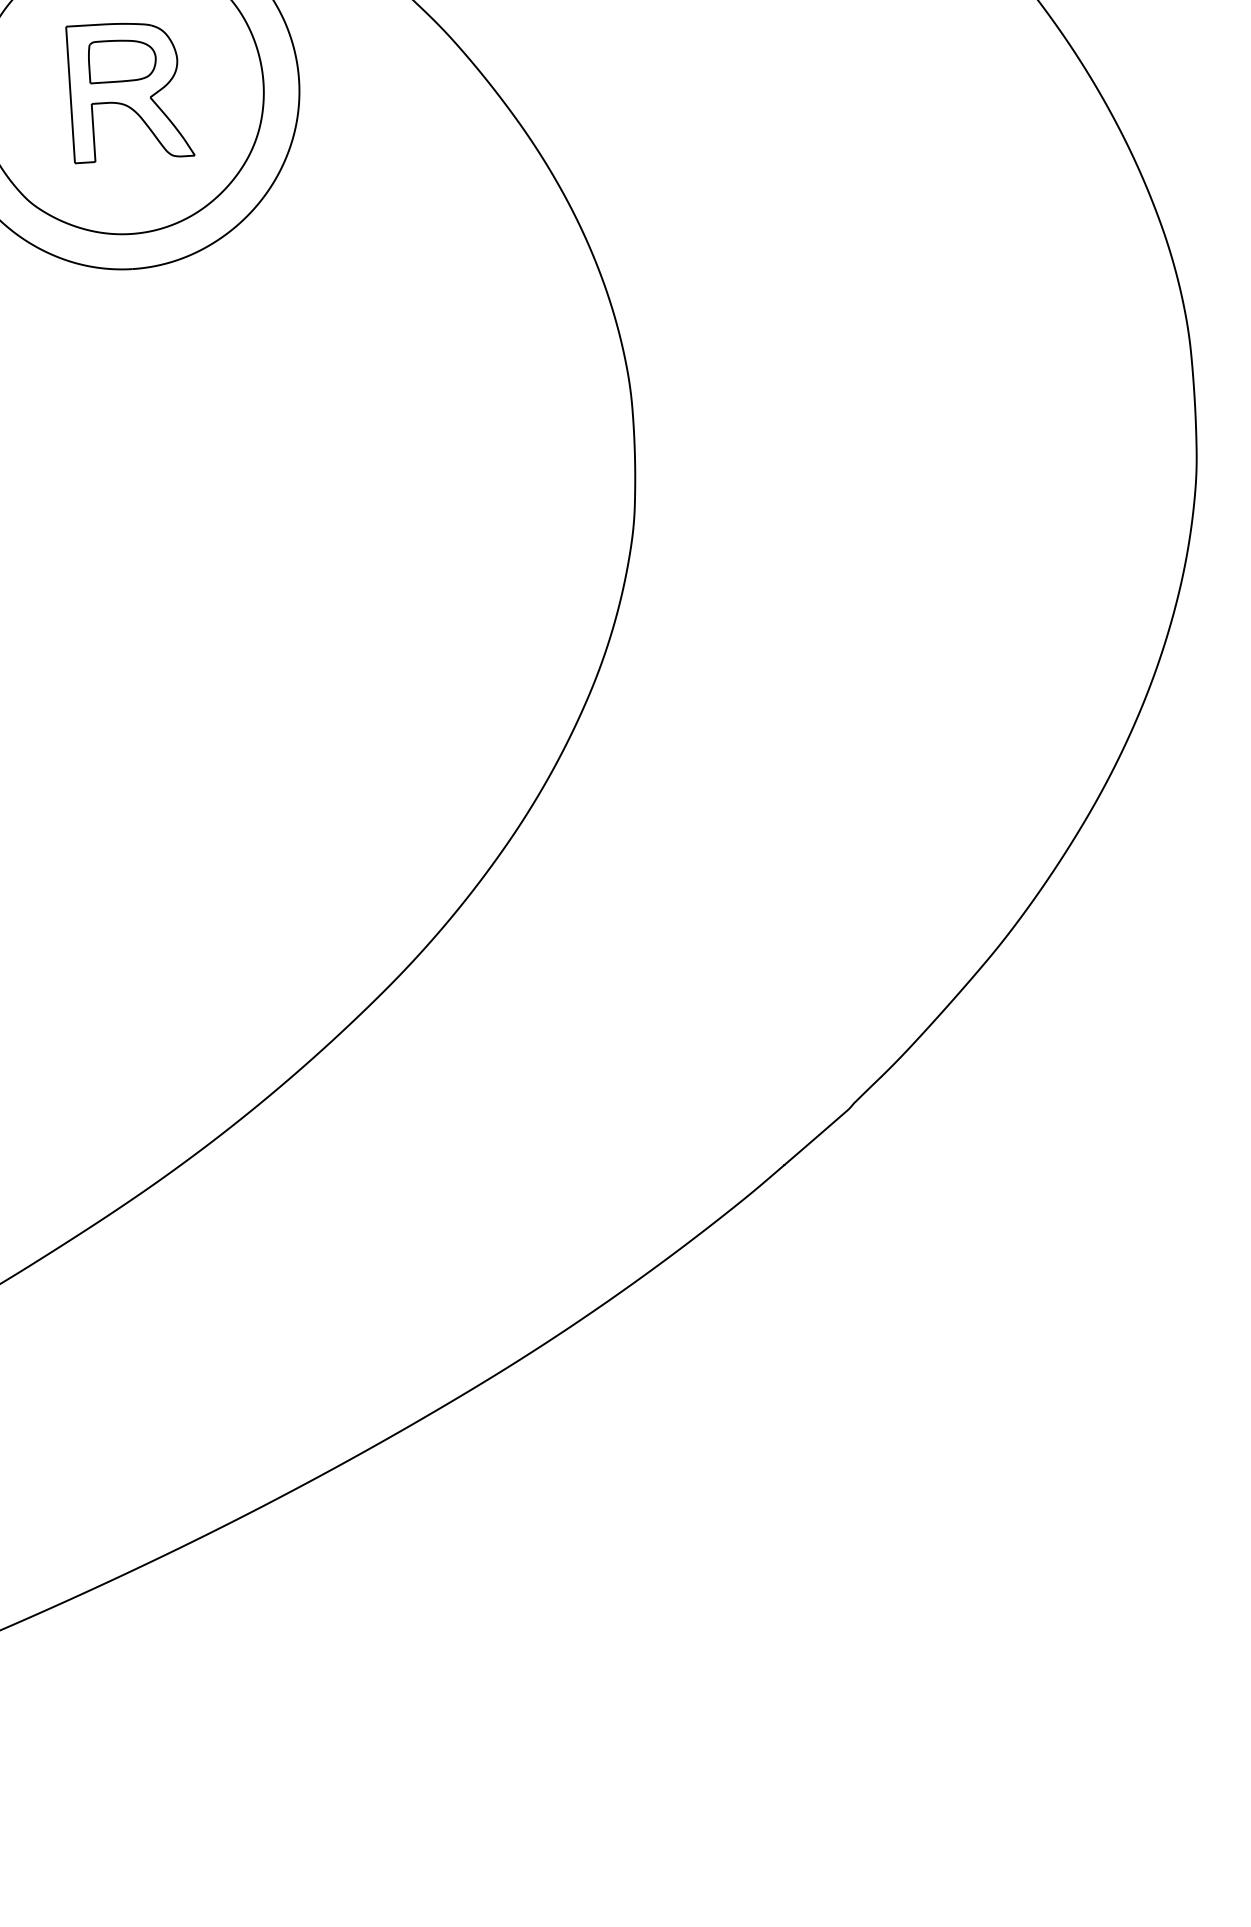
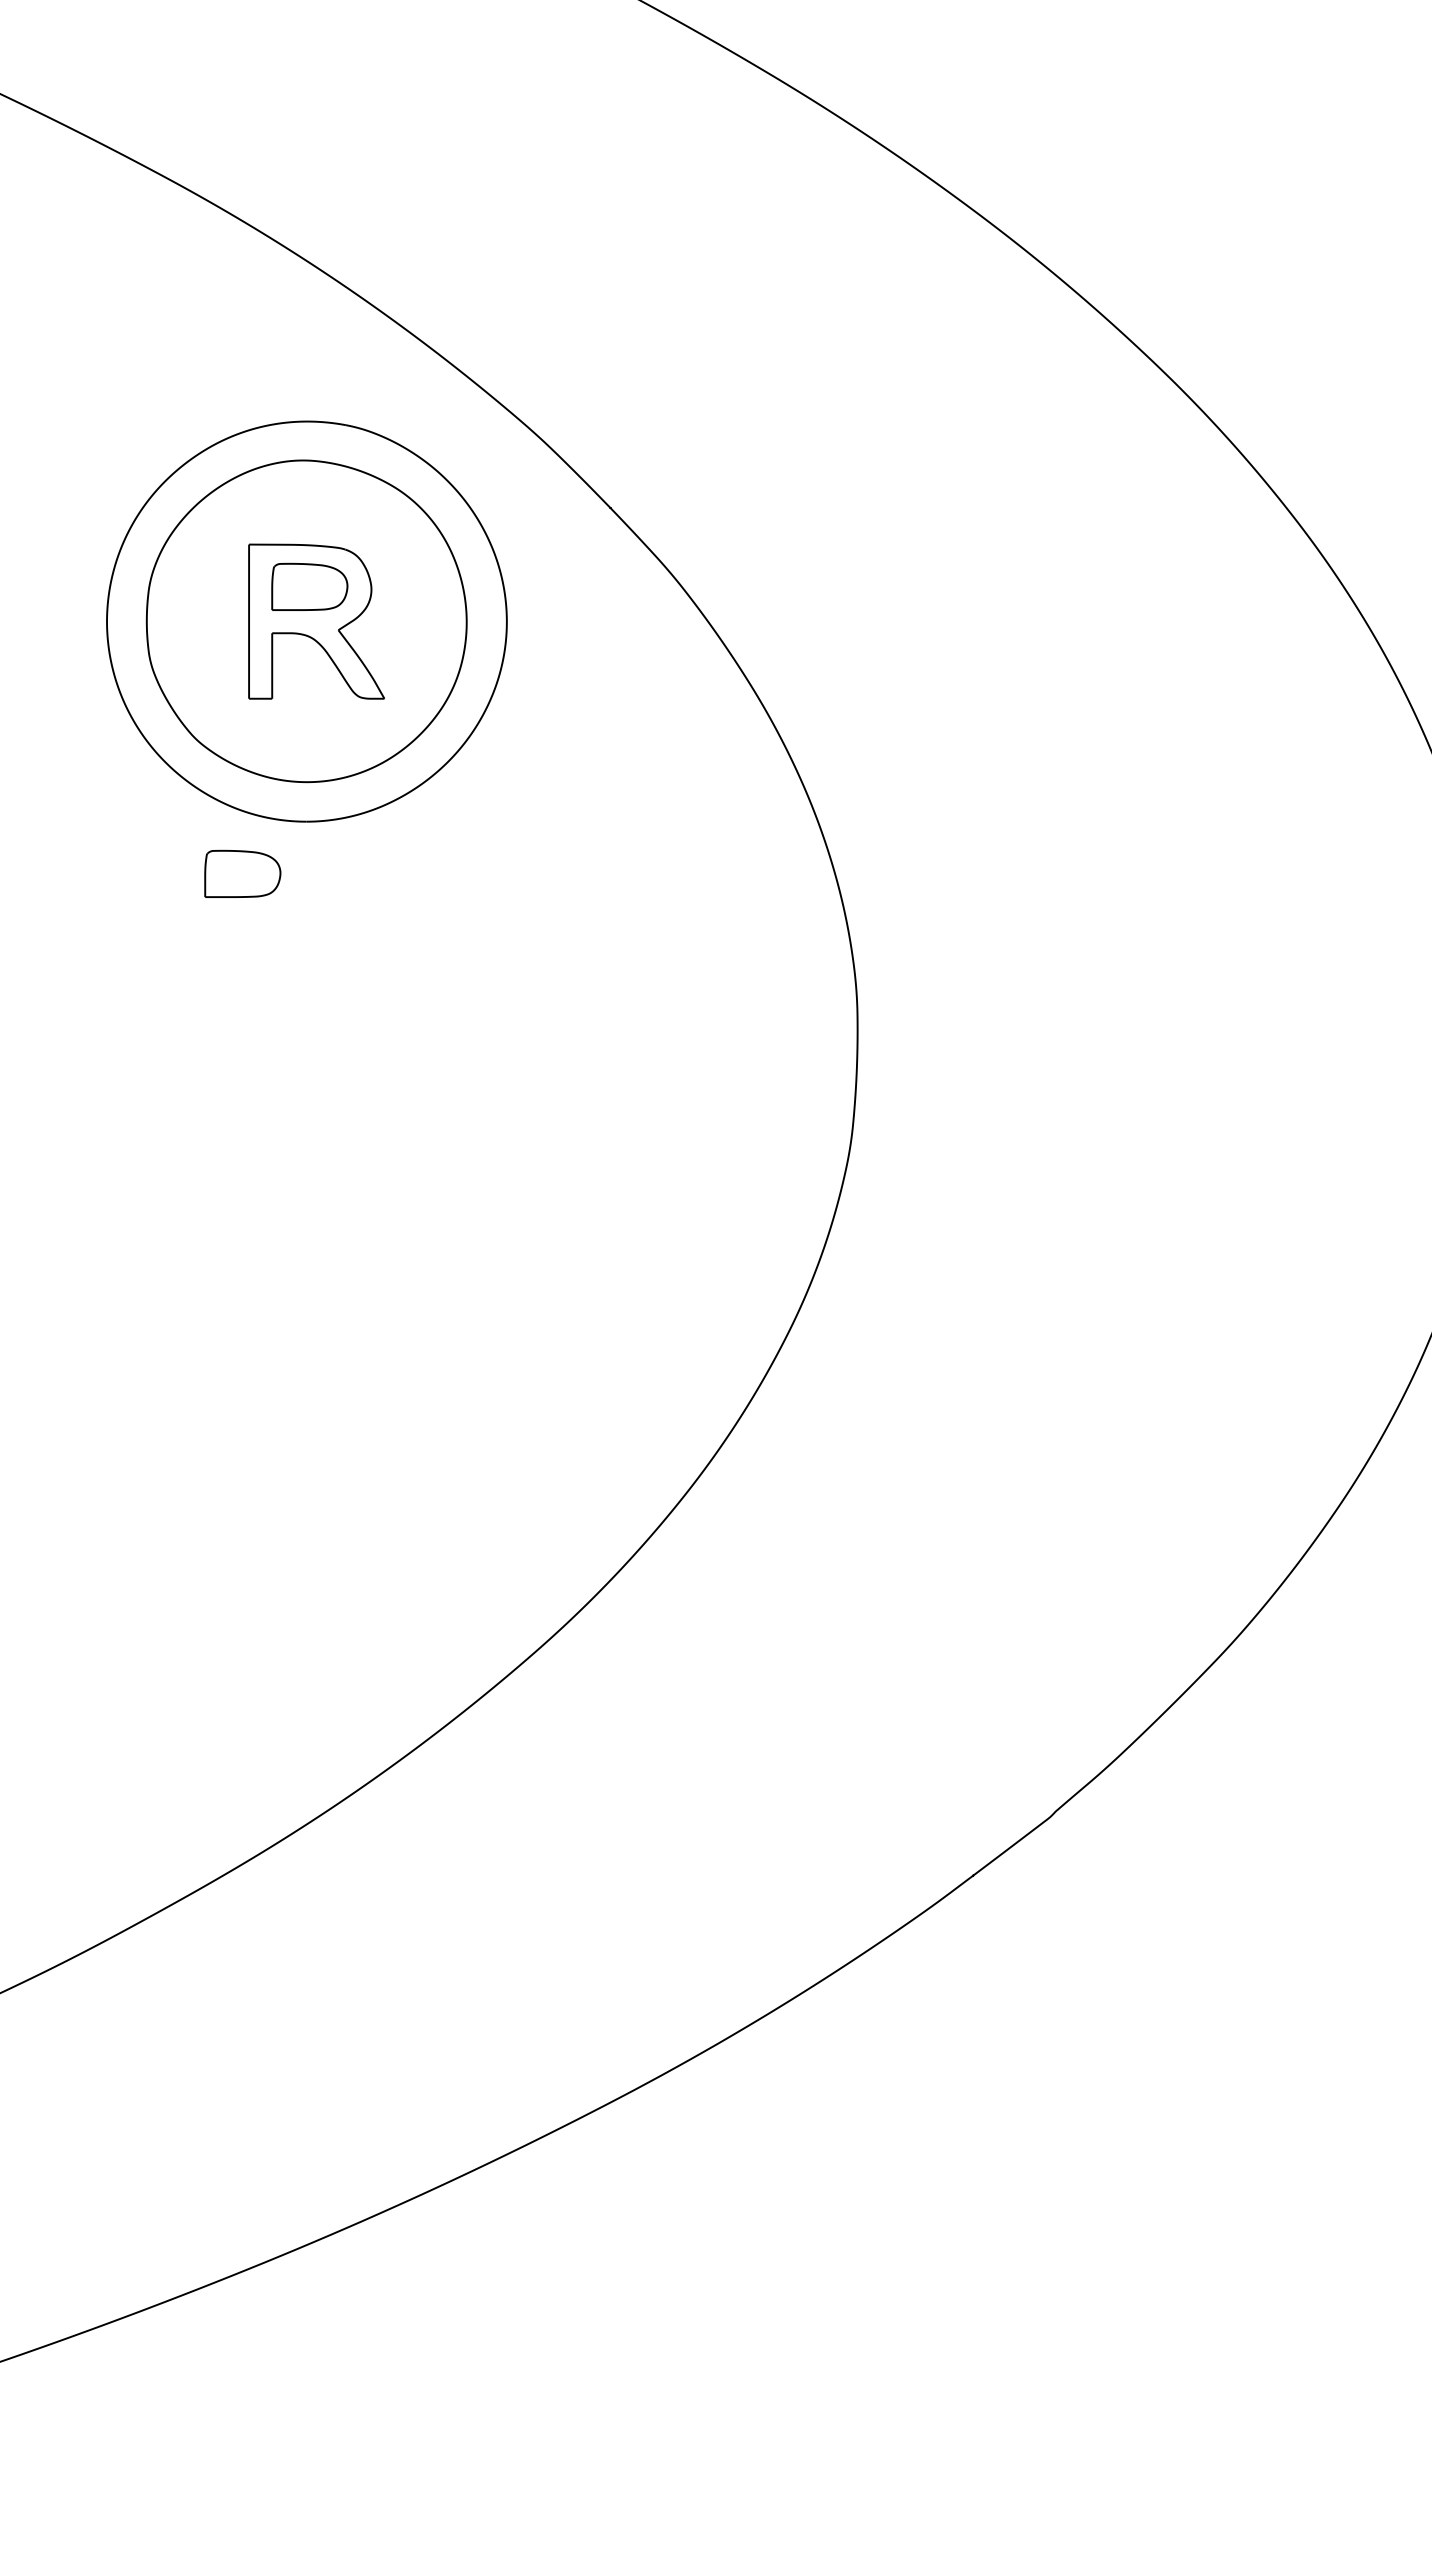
part: (79, 318) -> (242, 873), added

